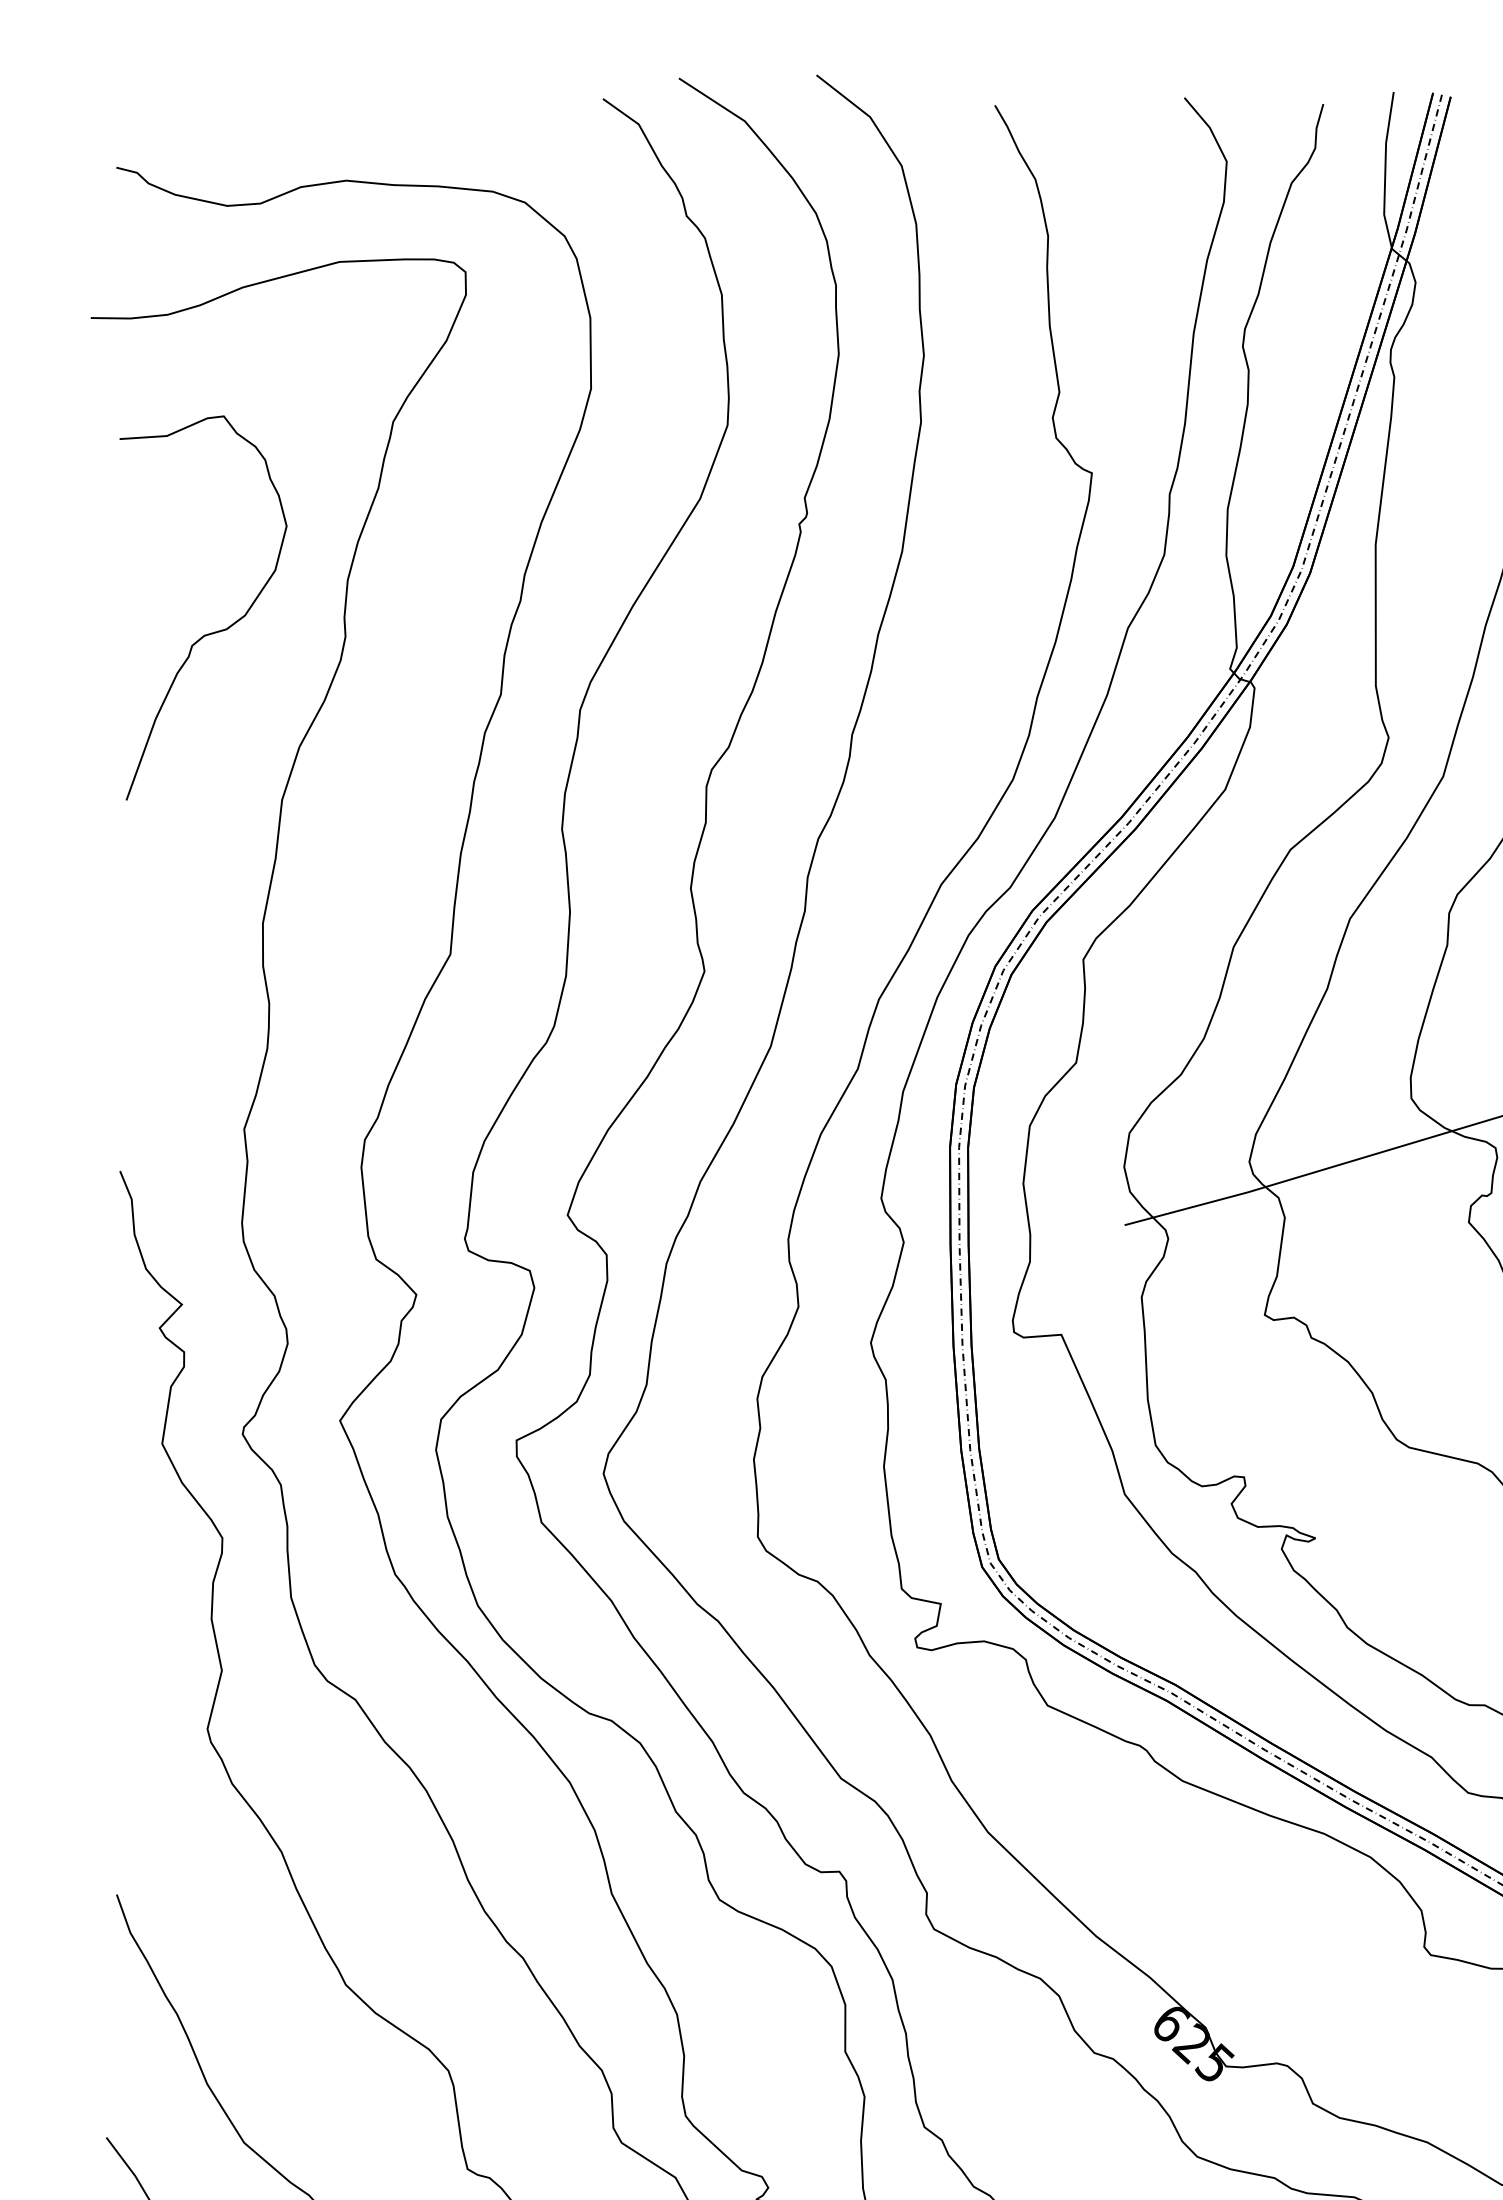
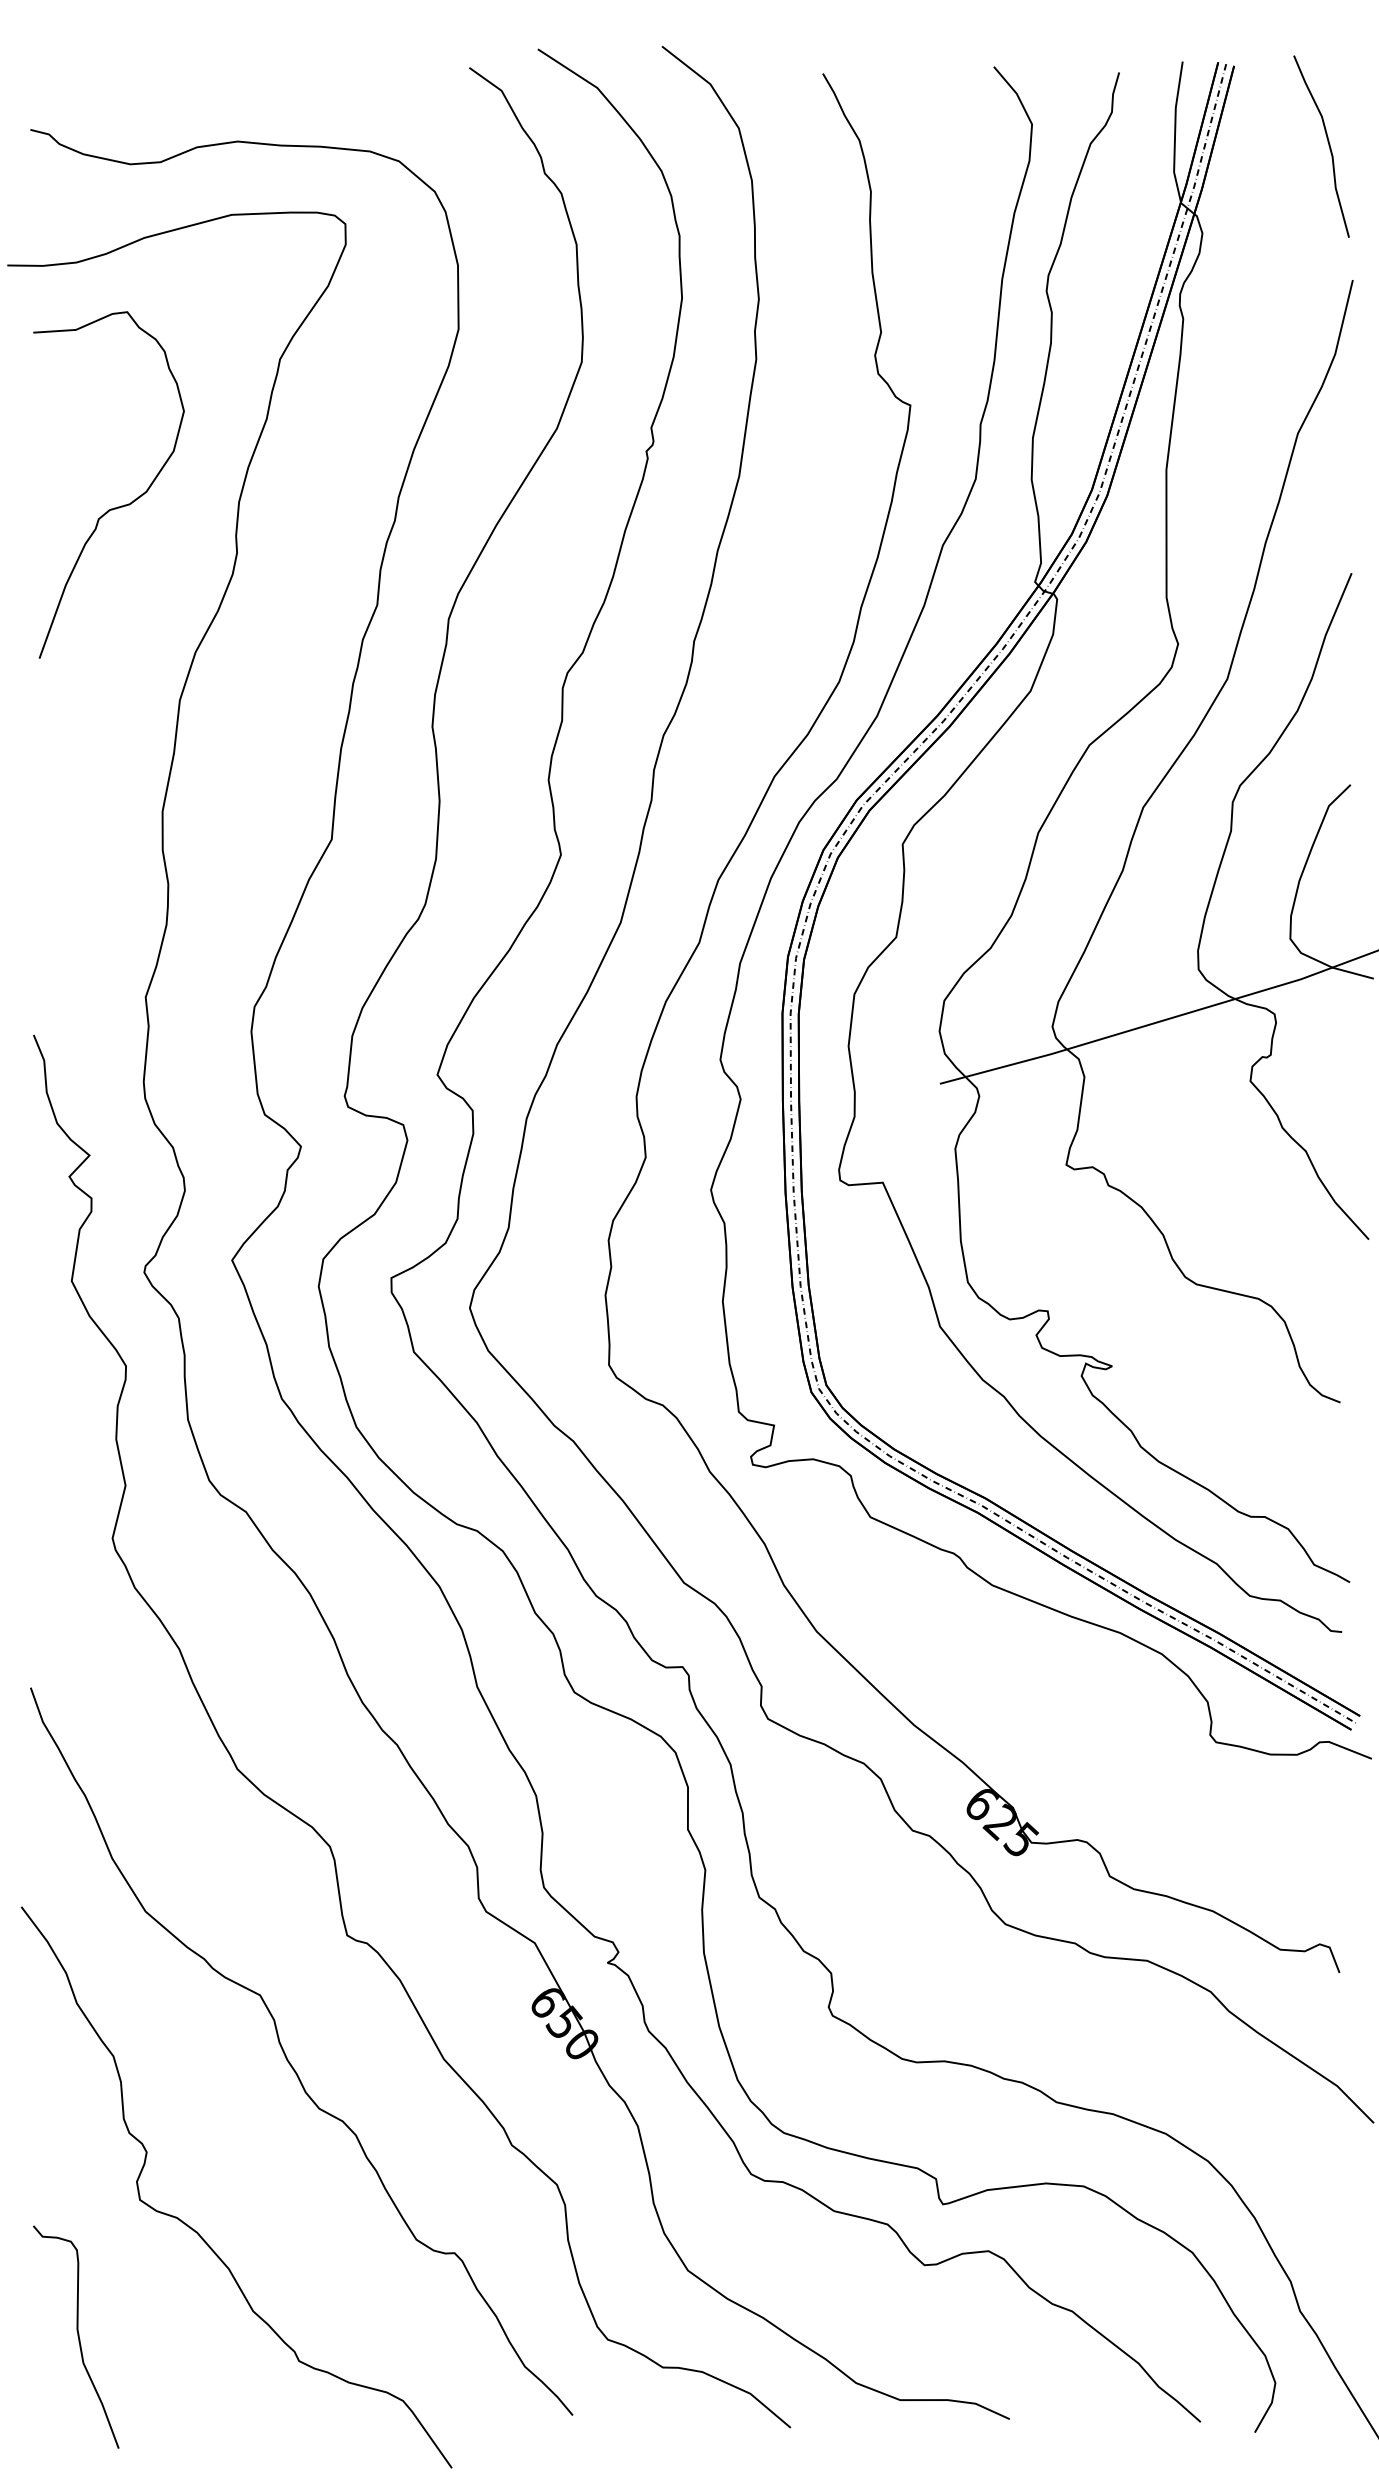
curve: (212, 631) -> (117, 506), moved

